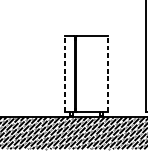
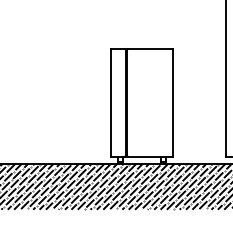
line: (65, 74) -> (111, 102), dashed -> solid
line: (107, 74) -> (172, 102), dashed -> solid

